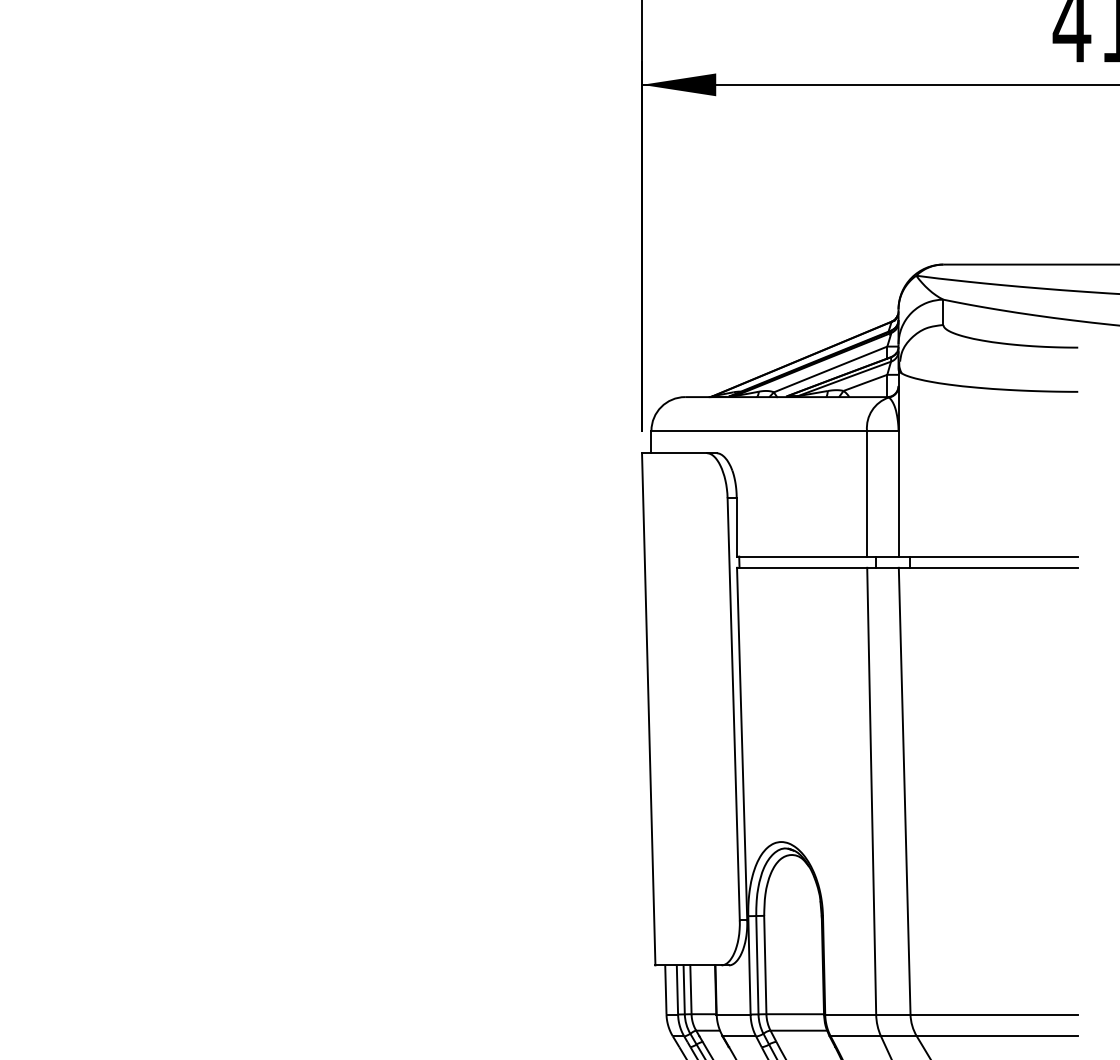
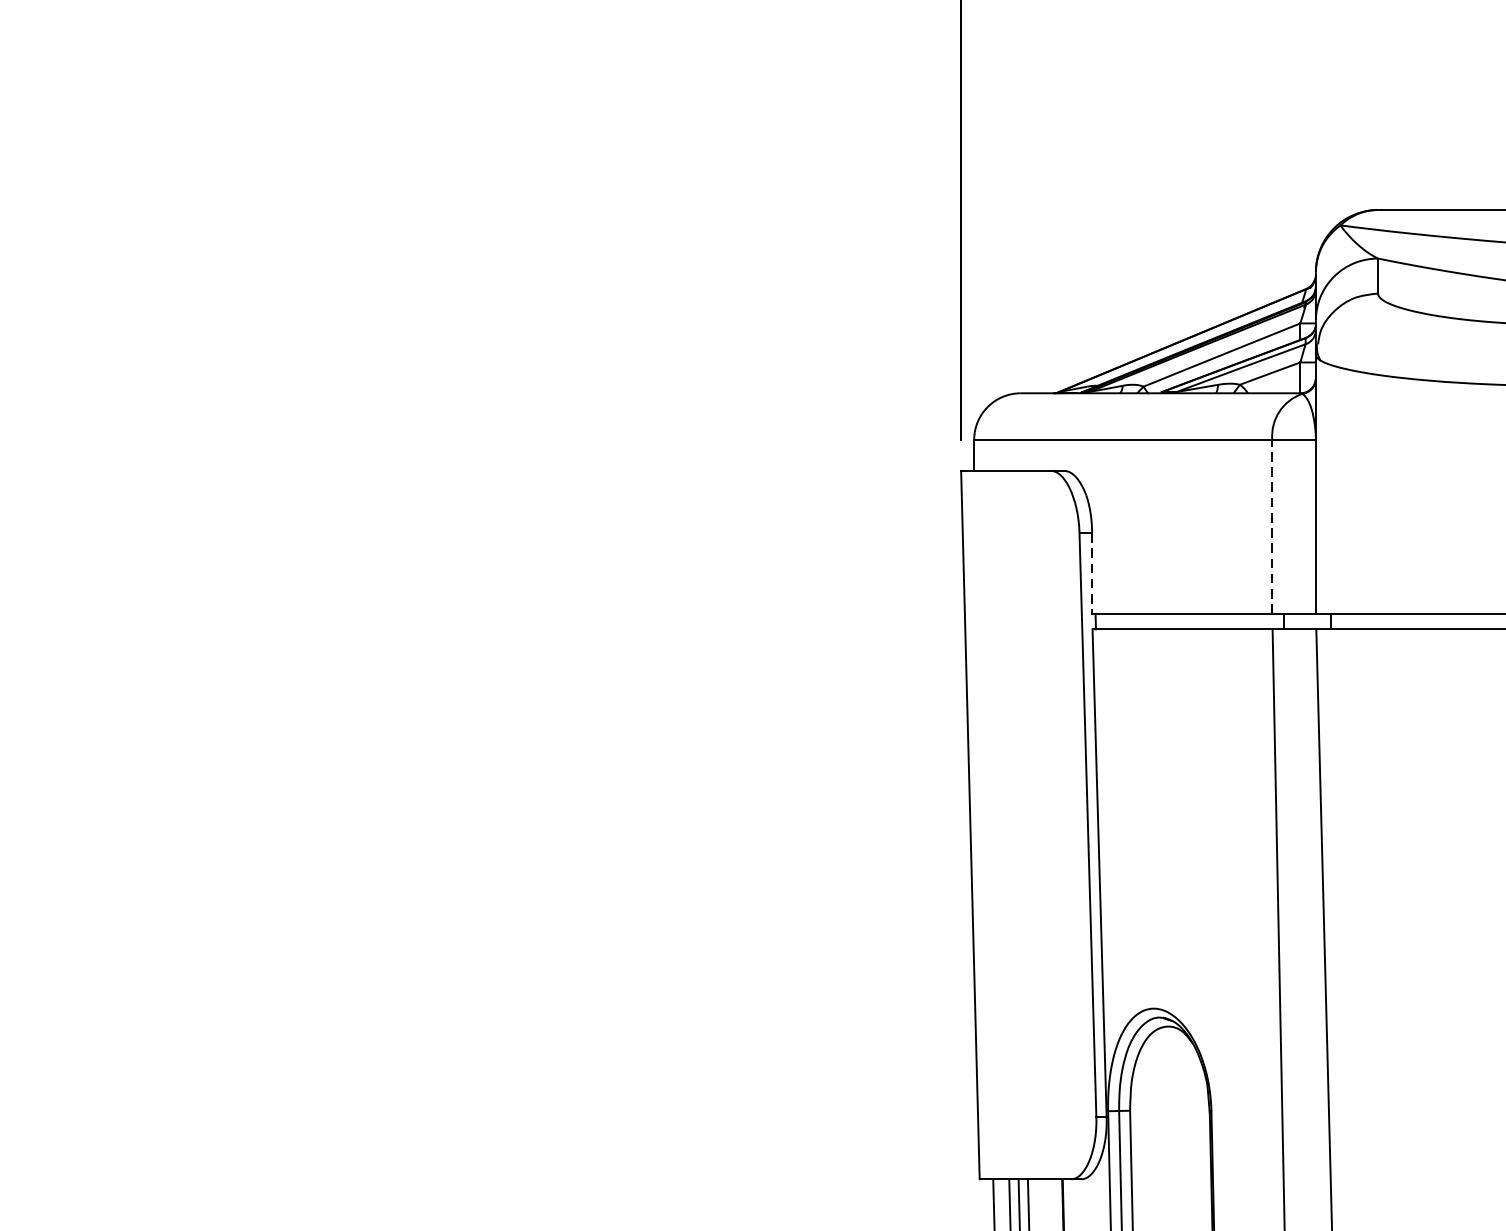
line: (867, 493) -> (1272, 526), solid -> dashed
line: (736, 527) -> (1091, 573), solid -> dashed

